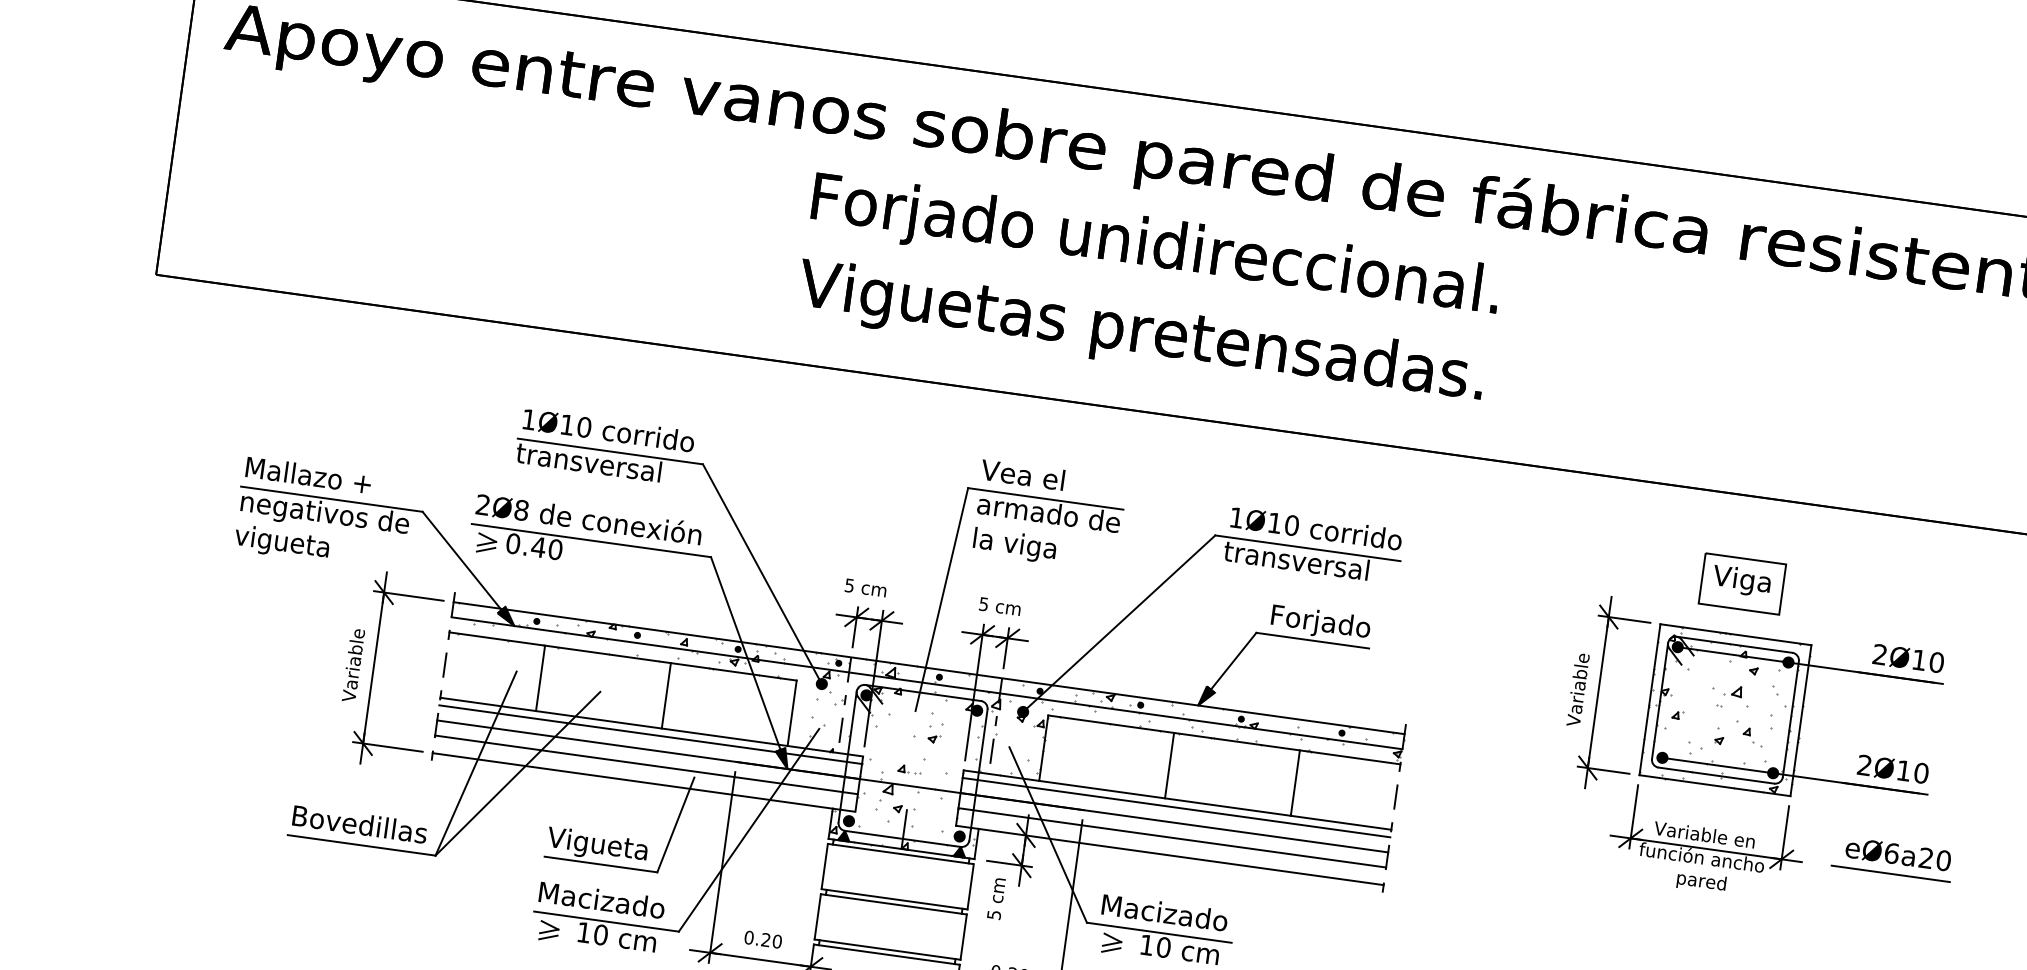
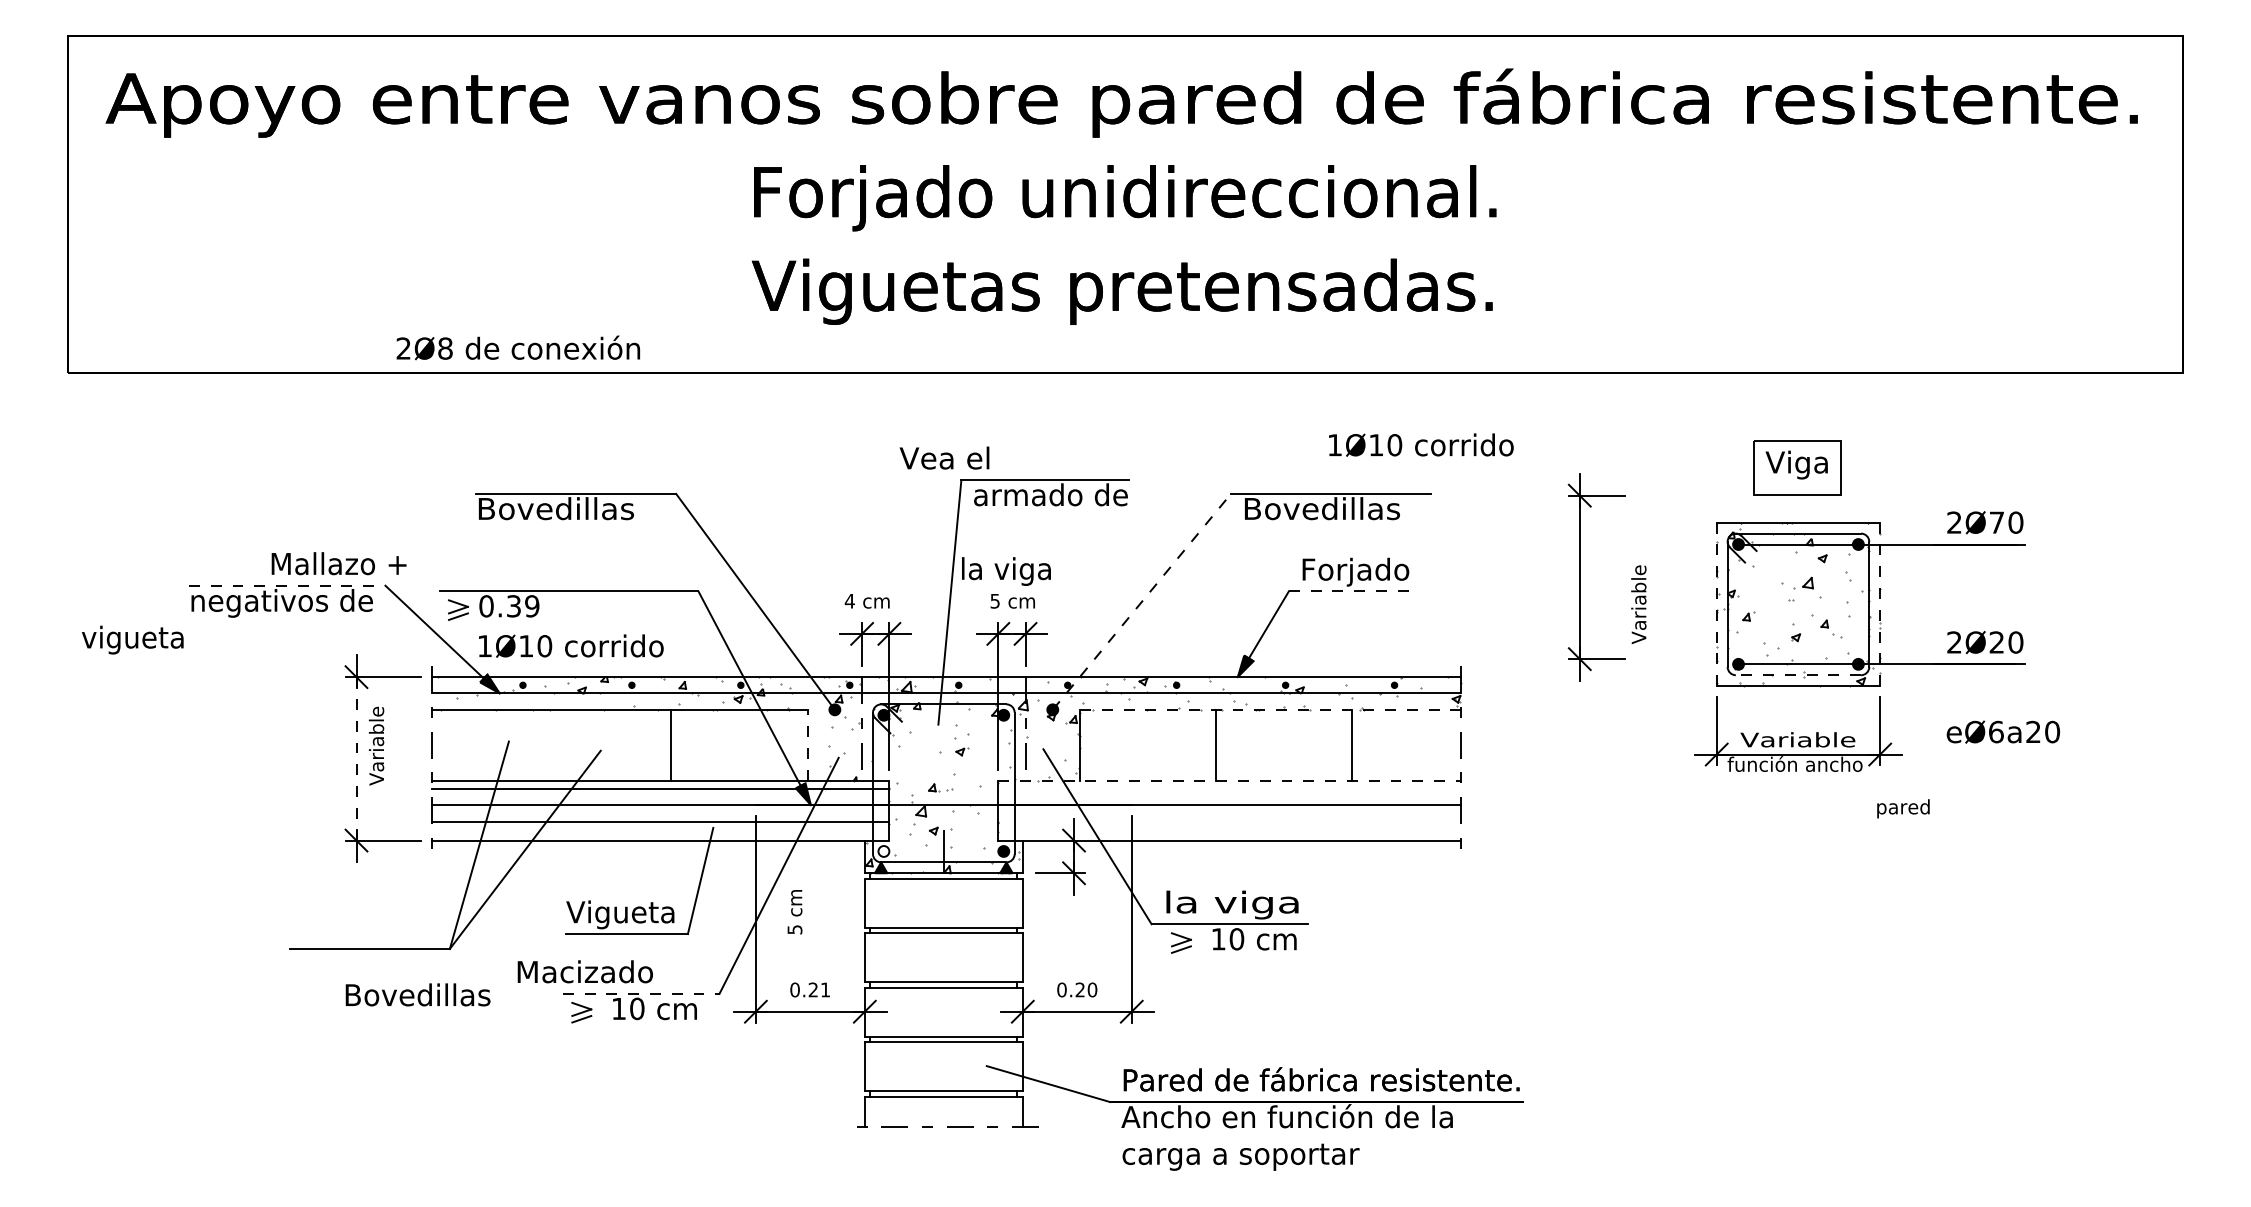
text: (609, 430) -> (571, 645), moved
text: (588, 462) -> (554, 508), transversal -> Bovedillas
text: (1022, 474) -> (944, 457), moved
text: (308, 475) -> (338, 563), moved
line: (332, 499) -> (287, 585), solid -> dashed
text: (589, 518) -> (518, 347), moved
text: (1316, 528) -> (1421, 444), moved
text: (281, 542) -> (132, 639), moved
text: (1014, 545) -> (1006, 571), moved
text: (546, 548) -> (522, 606), 0.40 -> 0.39
text: (1296, 560) -> (1320, 508), transversal -> Bovedillas
text: (849, 585) -> (849, 601), 5 -> 4
line: (1118, 623) -> (1141, 601), solid -> dashed
line: (1313, 640) -> (1350, 591), solid -> dashed
text: (1918, 659) -> (1996, 522), 2Ø10 -> 2Ø70
text: (353, 664) -> (376, 745), moved
line: (373, 667) -> (356, 758), solid -> dashed
line: (540, 677) -> (535, 744), removed
part: (1598, 692) -> (1580, 577), moved
line: (1649, 699) -> (1716, 604), solid -> dashed
line: (792, 712) -> (807, 744), solid -> dashed
line: (1801, 720) -> (1880, 604), solid -> dashed
line: (1224, 739) -> (1270, 709), solid -> dashed
text: (1903, 770) -> (1996, 642), 2Ø10 -> 2Ø20
line: (1716, 775) -> (1798, 675), solid -> dashed
line: (1178, 800) -> (1230, 780), solid -> dashed
line: (1176, 807) -> (1229, 788), removed
fill: (848, 821) -> (883, 851), removed
text: (359, 823) -> (417, 994), moved
text: (1707, 834) -> (1797, 739), Variable en -> Variable
line: (1172, 837) -> (1229, 821), removed
line: (1890, 873) -> (1997, 753), removed
text: (1701, 882) -> (1903, 808), moved
text: (601, 899) -> (584, 971), moved
text: (995, 899) -> (794, 912), moved
text: (1164, 914) -> (1232, 904), Macizado -> la viga
line: (606, 921) -> (641, 993), solid -> dashed
text: (777, 941) -> (825, 989), 0.20 -> 0.21

